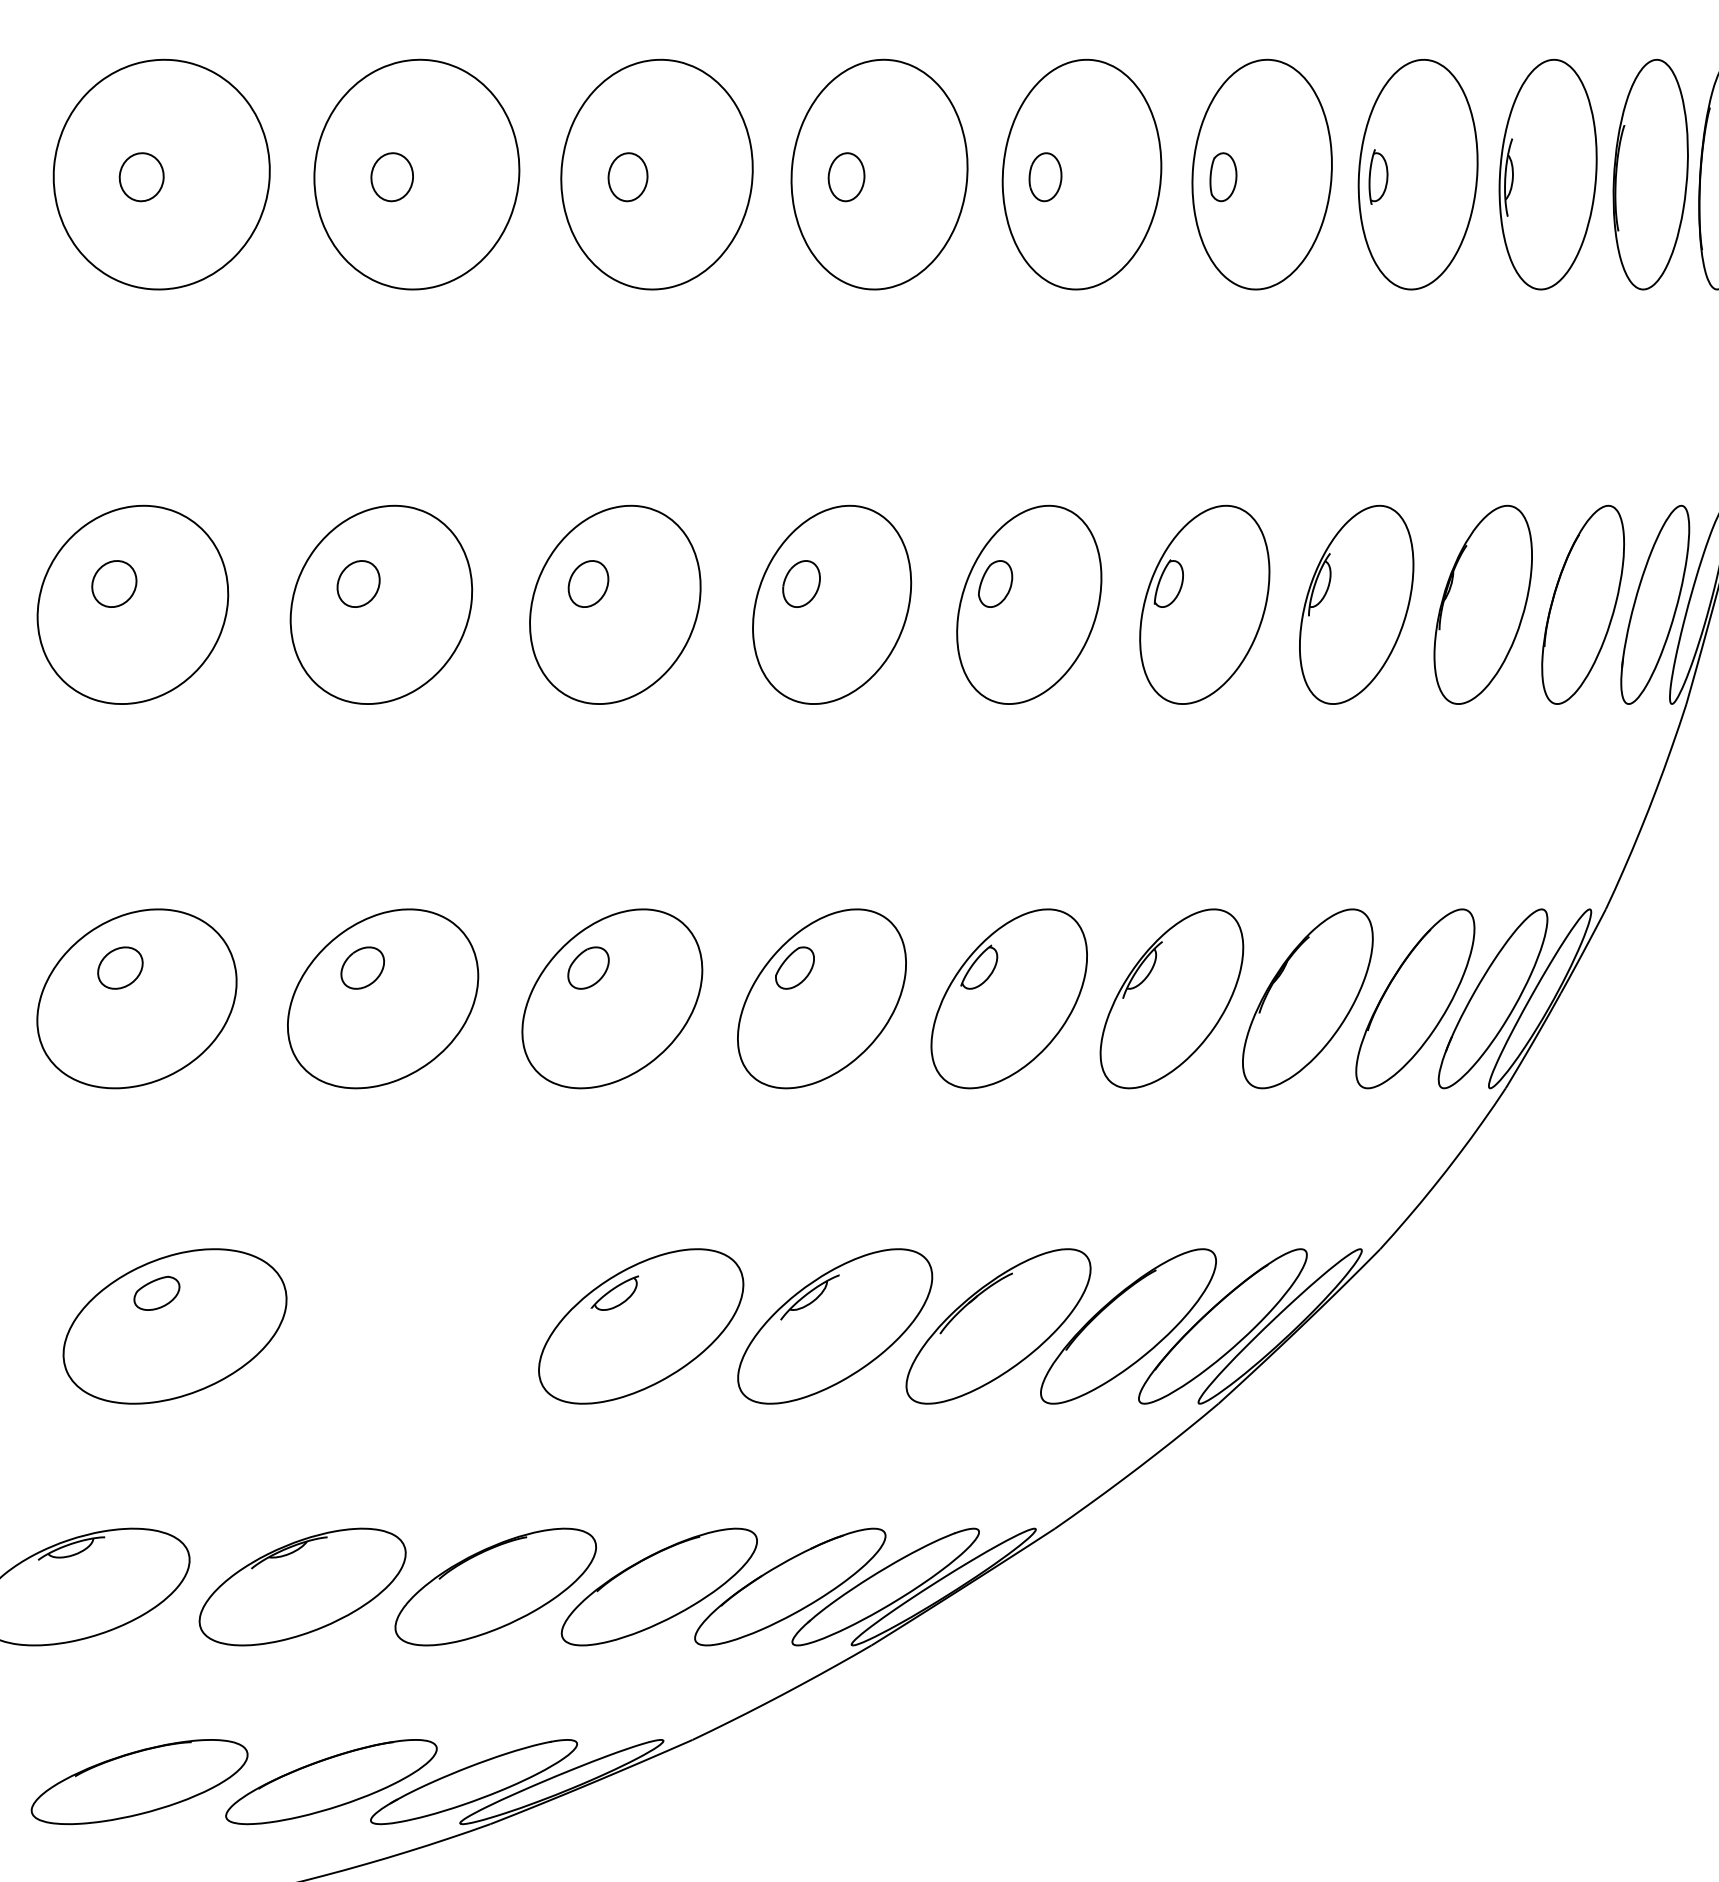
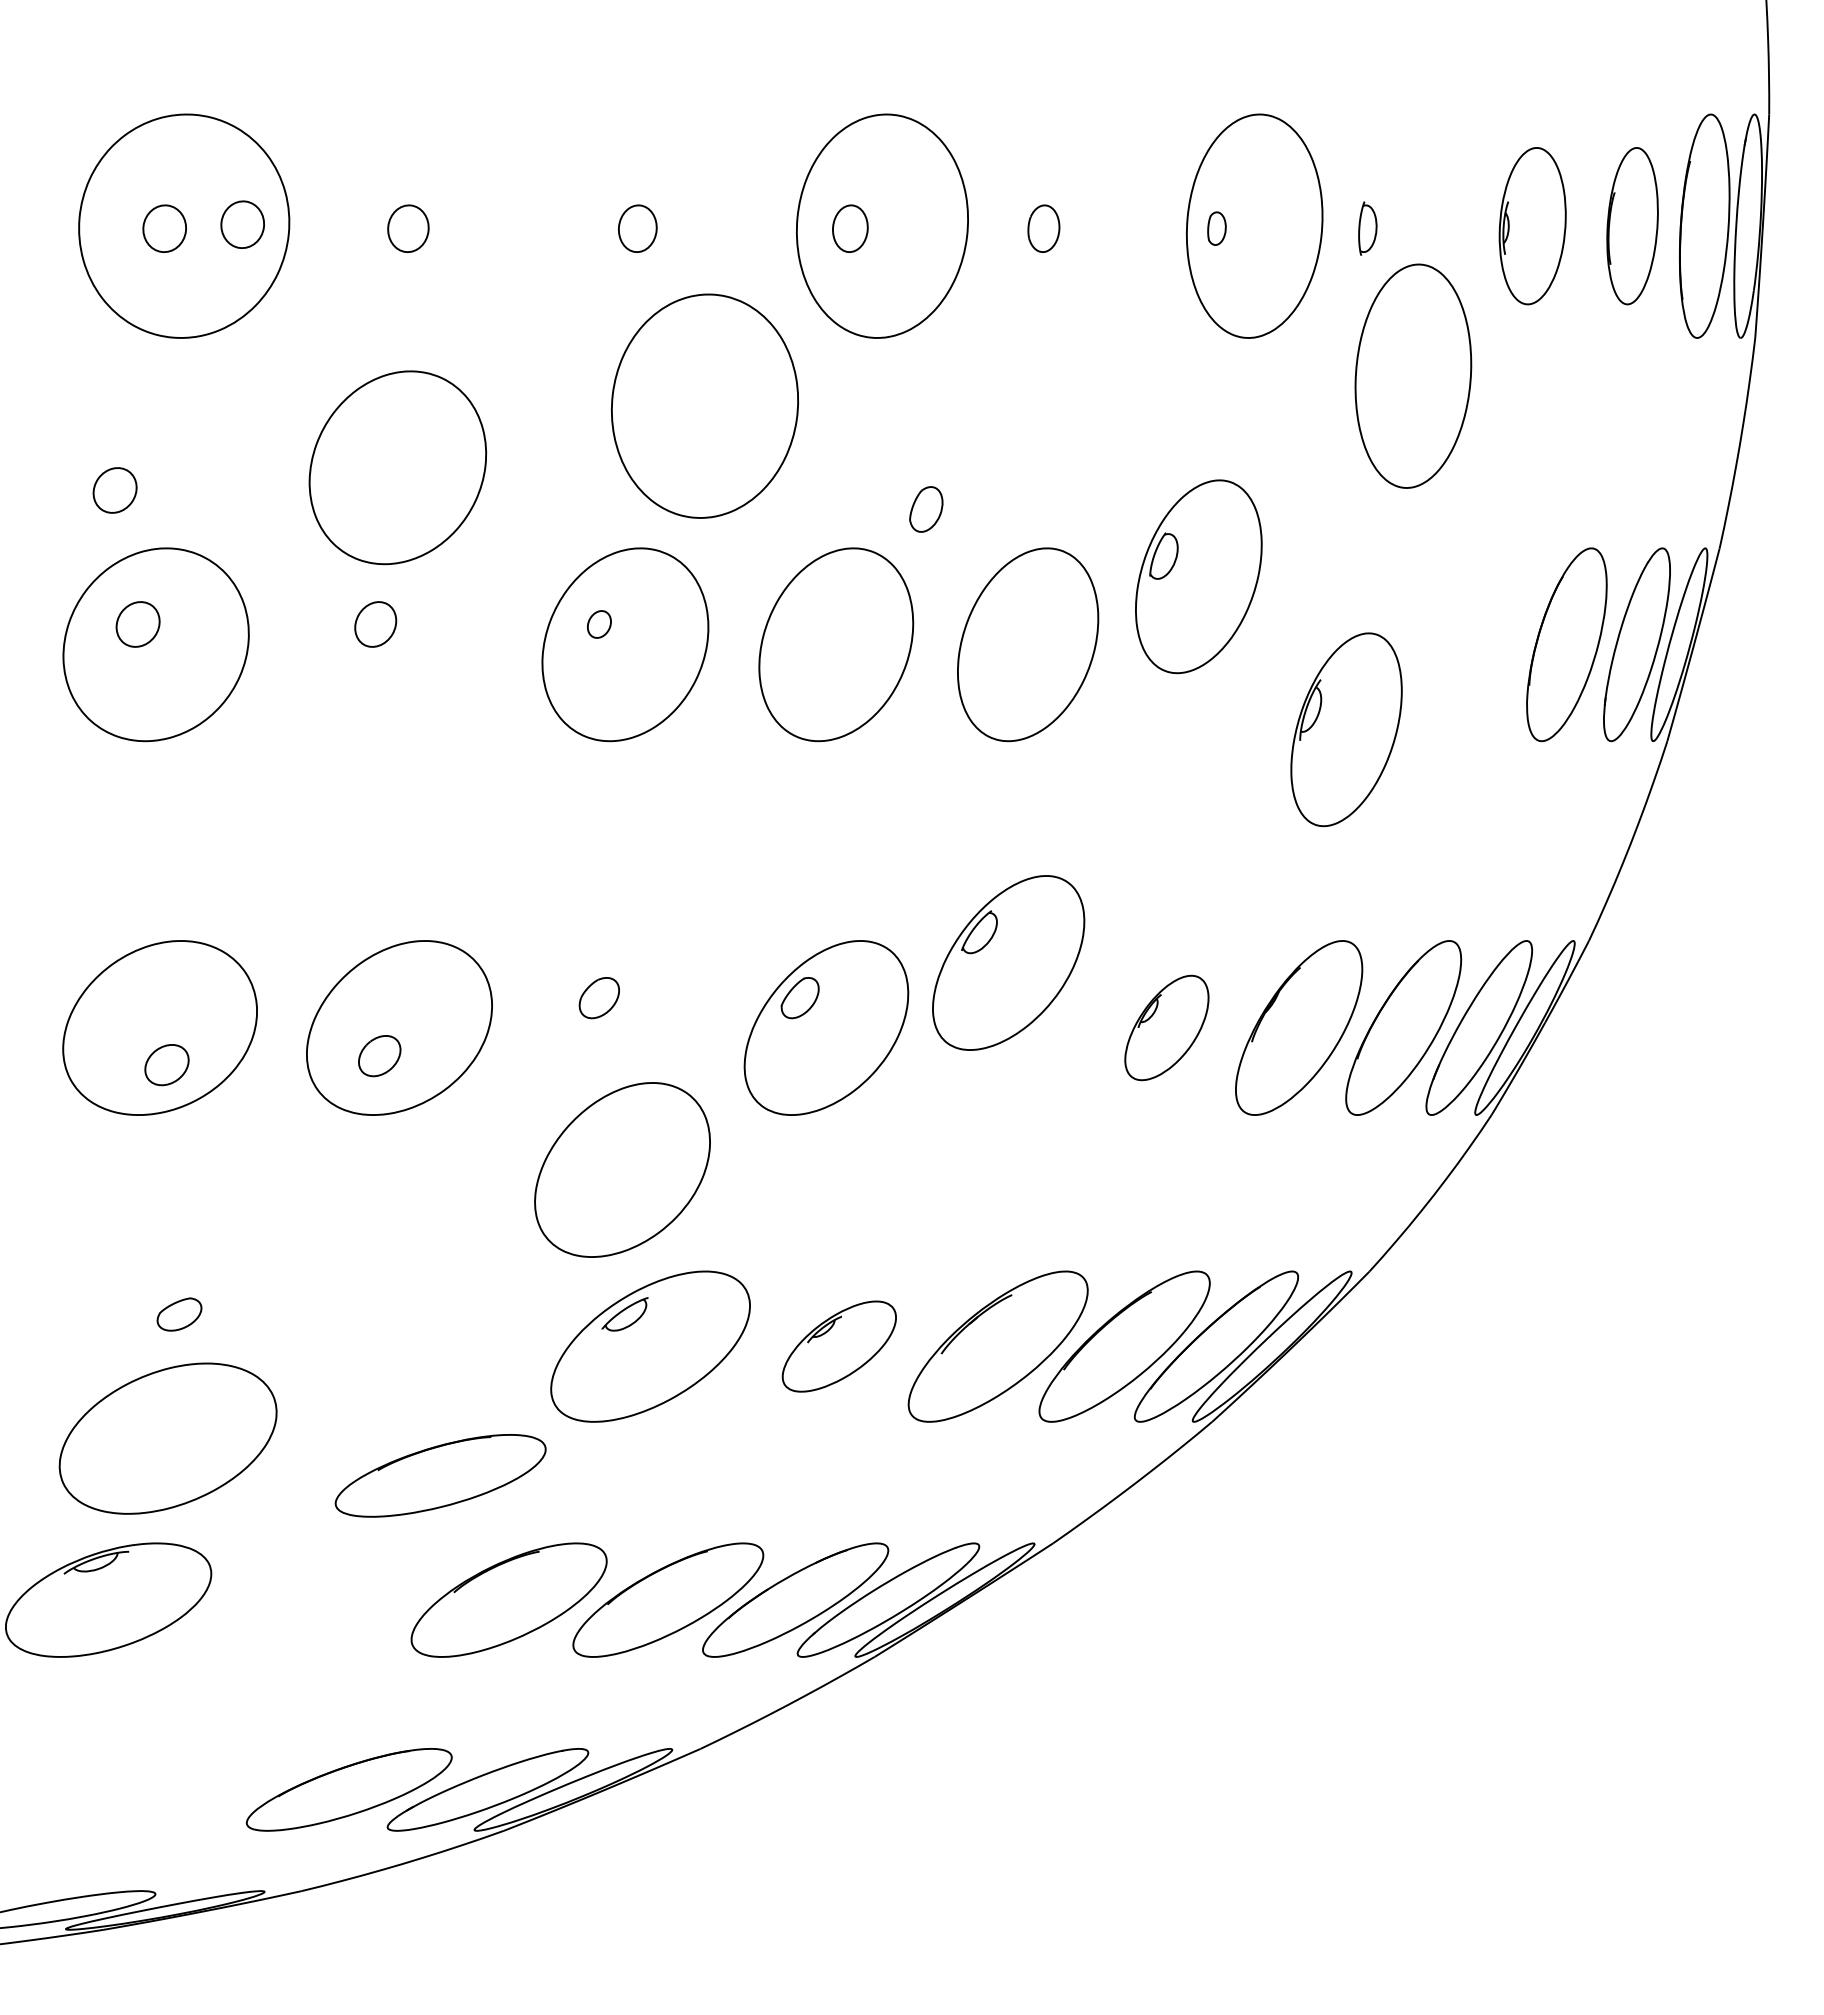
part: (221, 172) -> (242, 224), added
part: (415, 173) -> (431, 225), removed
part: (656, 173) -> (704, 405), moved
part: (1082, 173) -> (1079, 225), removed
part: (1418, 173) -> (1413, 375), moved
part: (1547, 173) -> (1532, 225), size x0.7
part: (1650, 173) -> (1632, 225), size x0.7
part: (1222, 176) -> (1216, 228), size x0.7
part: (90, 446) -> (114, 490), added
part: (588, 584) -> (599, 624), size x0.6
part: (801, 584) -> (806, 624), removed
part: (995, 584) -> (926, 509), moved
part: (381, 604) -> (397, 467), moved
part: (1204, 604) -> (1198, 576), moved
part: (1356, 604) -> (1346, 729), moved
part: (1483, 604) -> (1469, 644), removed
part: (119, 968) -> (166, 1065), moved
part: (362, 968) -> (379, 1056), moved
part: (612, 998) -> (622, 1169), moved
part: (1009, 998) -> (1008, 962), moved
part: (1171, 998) -> (1166, 1027), size x0.6
part: (174, 1326) -> (167, 1438), moved
part: (835, 1326) -> (839, 1346), size x0.6
part: (302, 1586) -> (321, 1599), removed
part: (139, 1781) -> (440, 1475), moved

